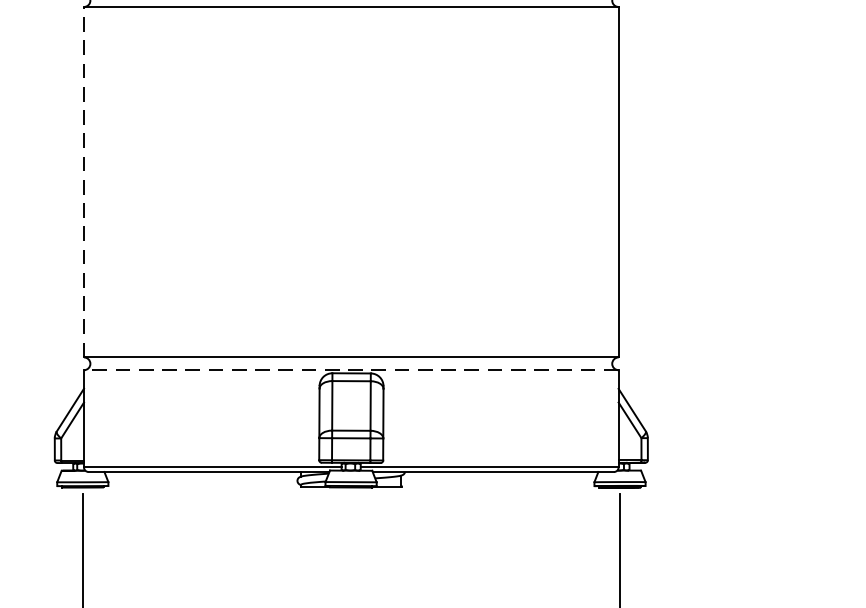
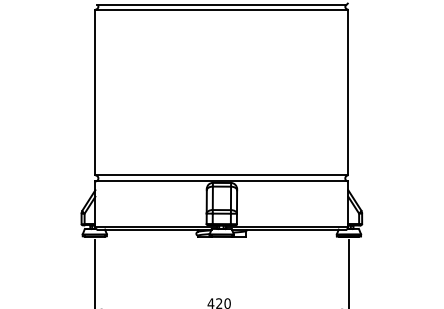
line: (84, 182) -> (95, 92), dashed -> solid
line: (350, 370) -> (221, 181), dashed -> solid

